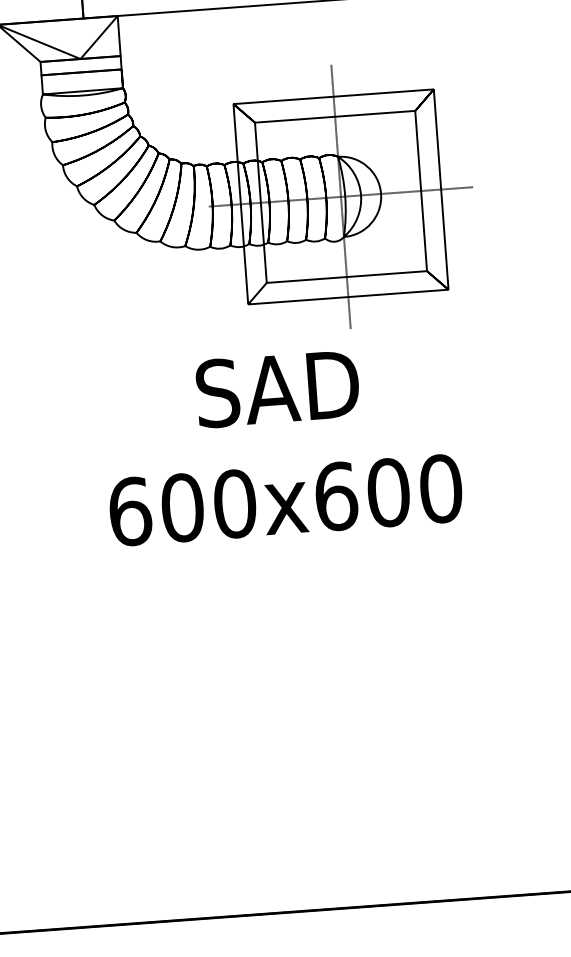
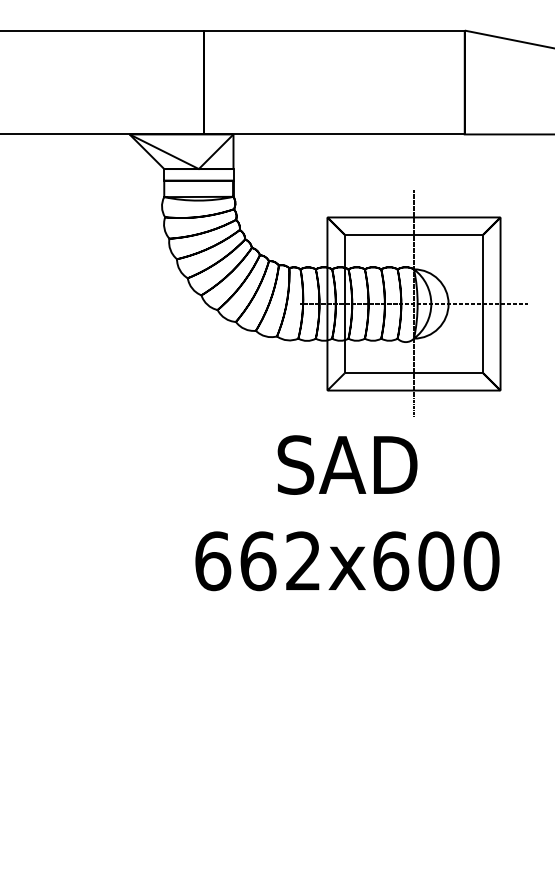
text: (208, 506) -> (280, 561), 600x600 -> 662x600

